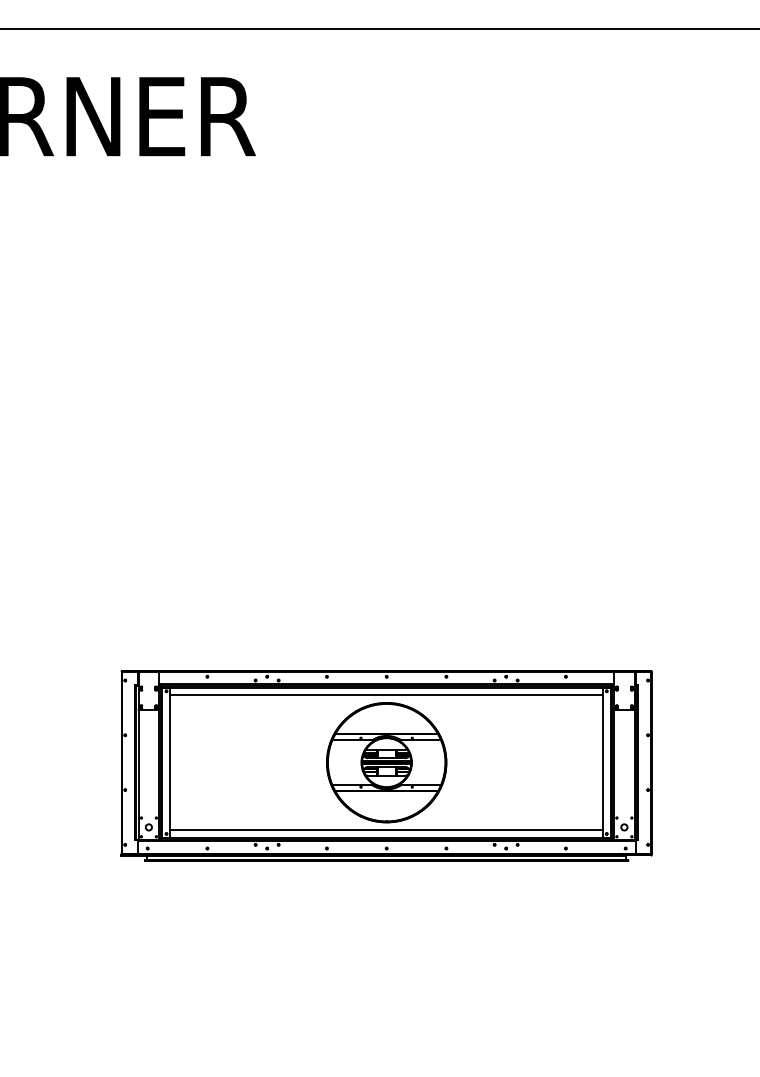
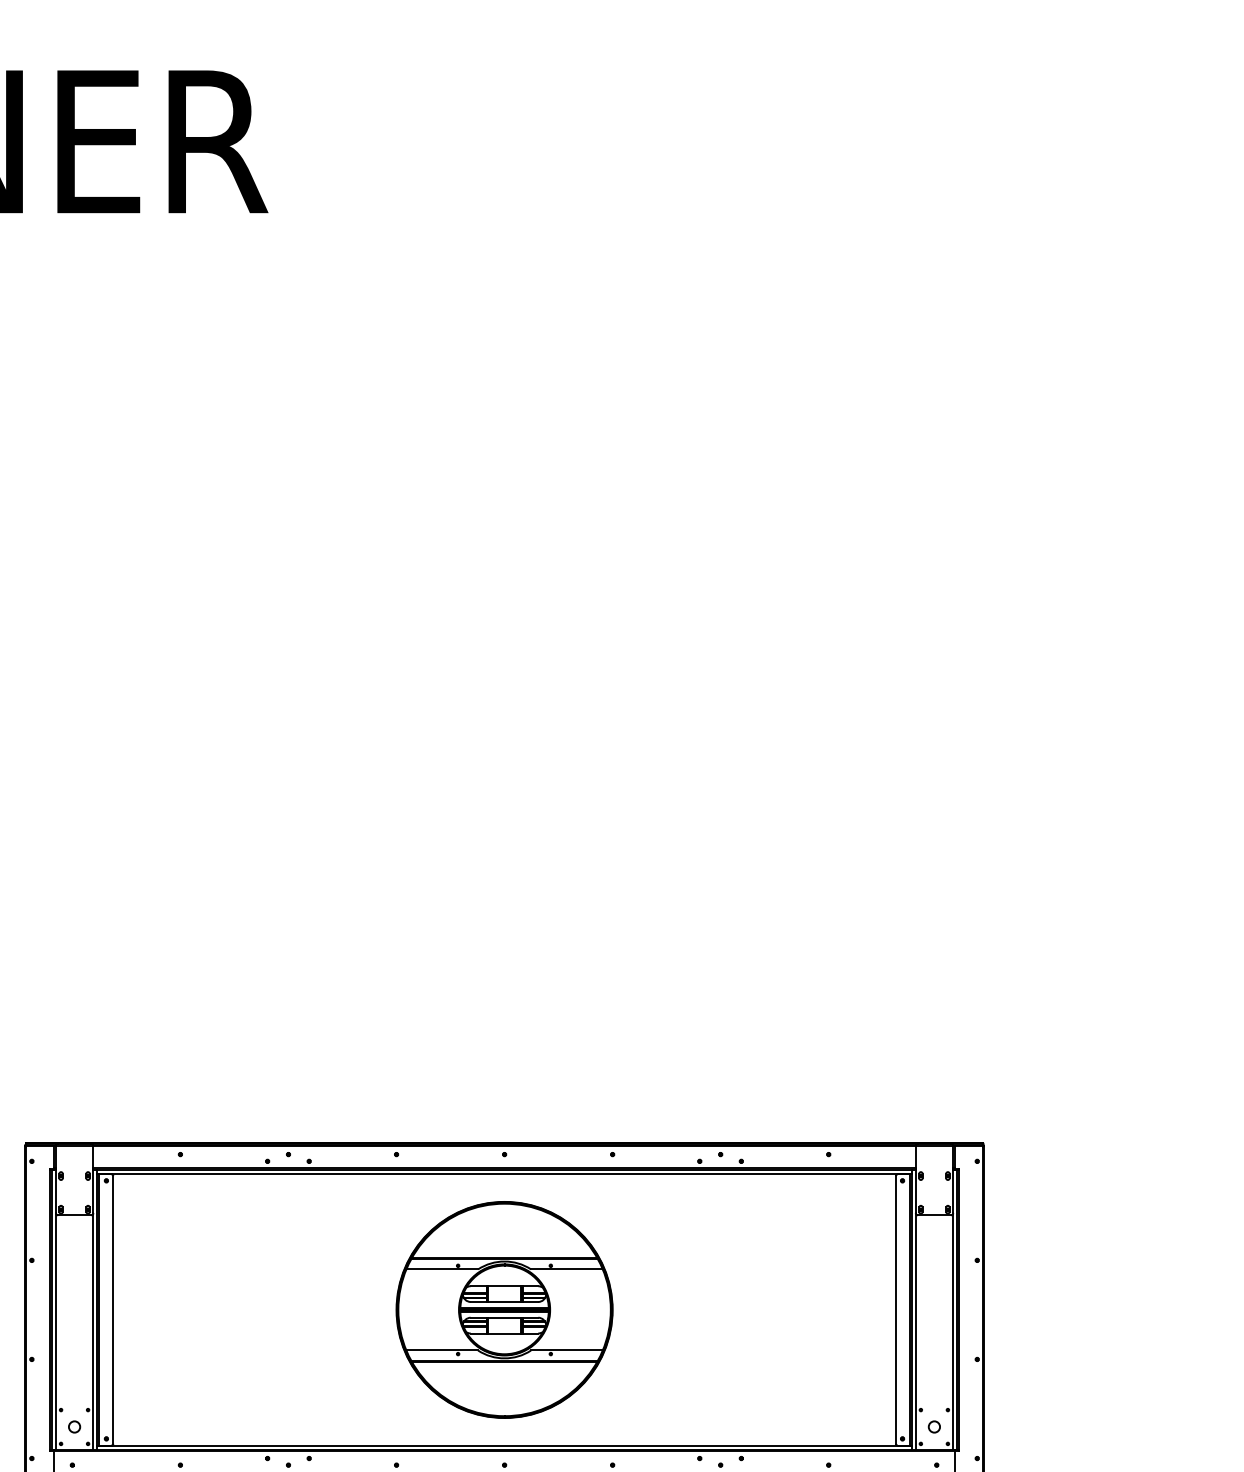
line: (386, 695) -> (504, 1188), removed
line: (386, 829) -> (504, 1430), removed

